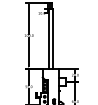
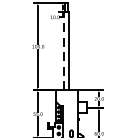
line: (48, 38) -> (63, 50), solid -> dashed

